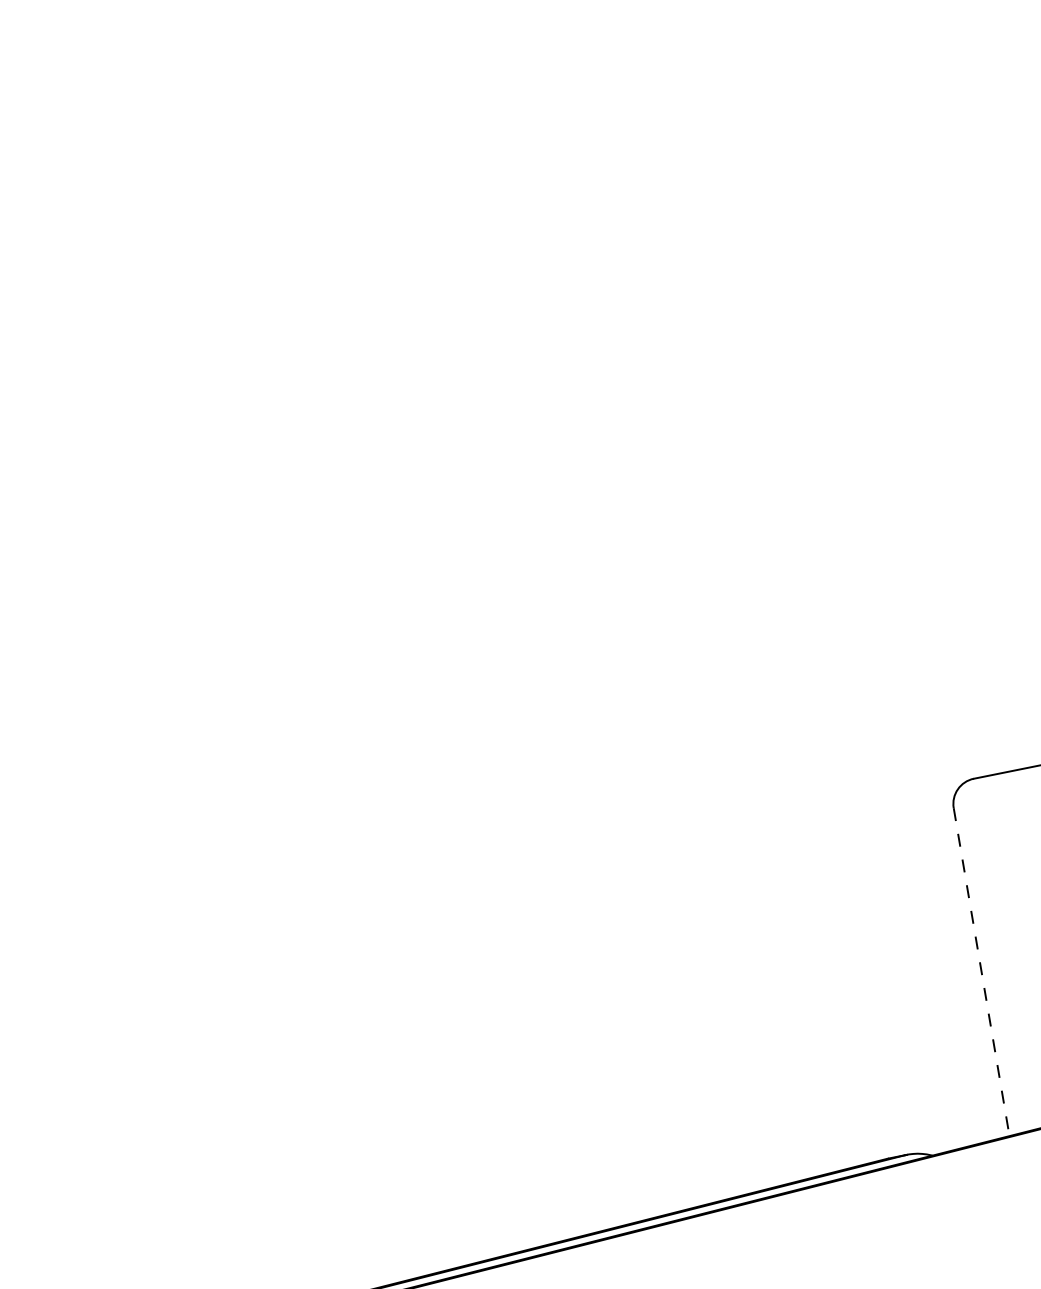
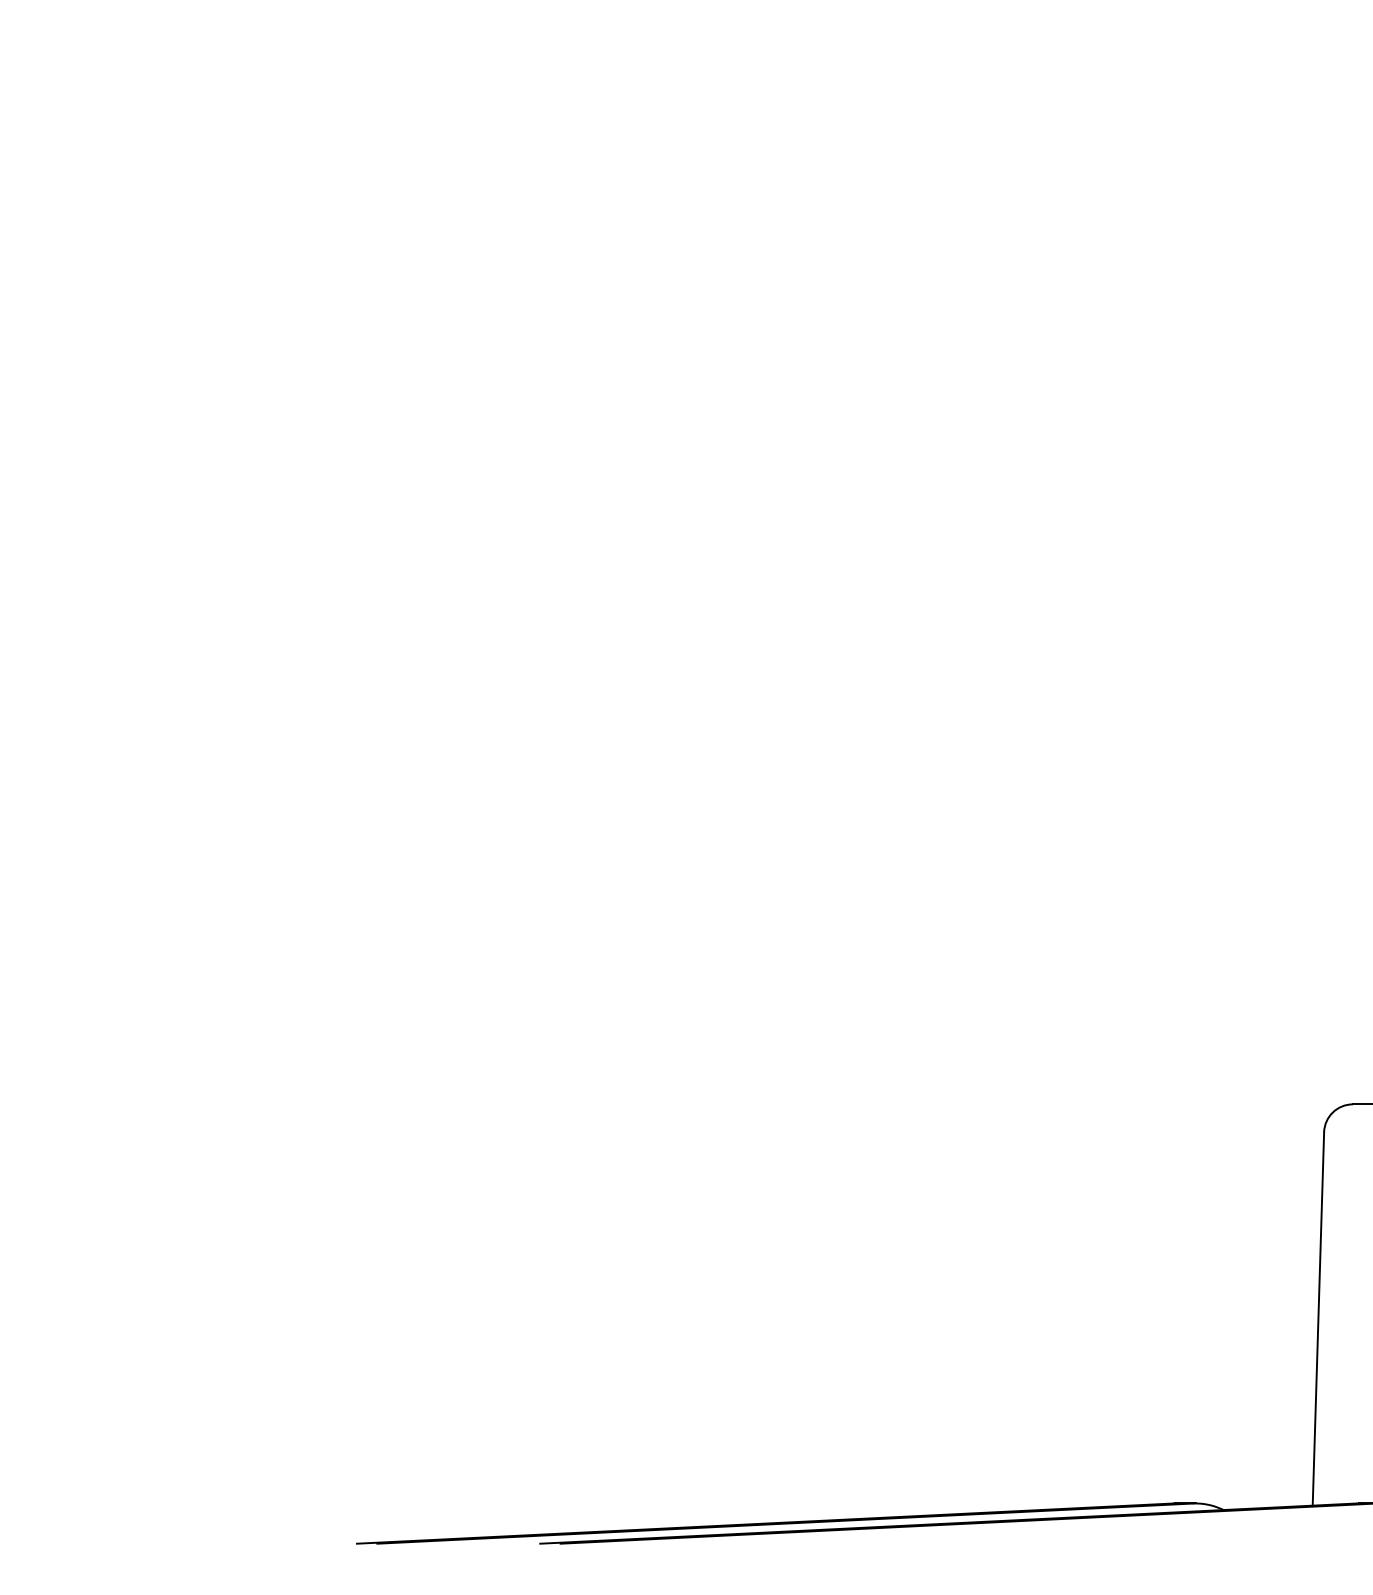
line: (981, 971) -> (1318, 1318), dashed -> solid

